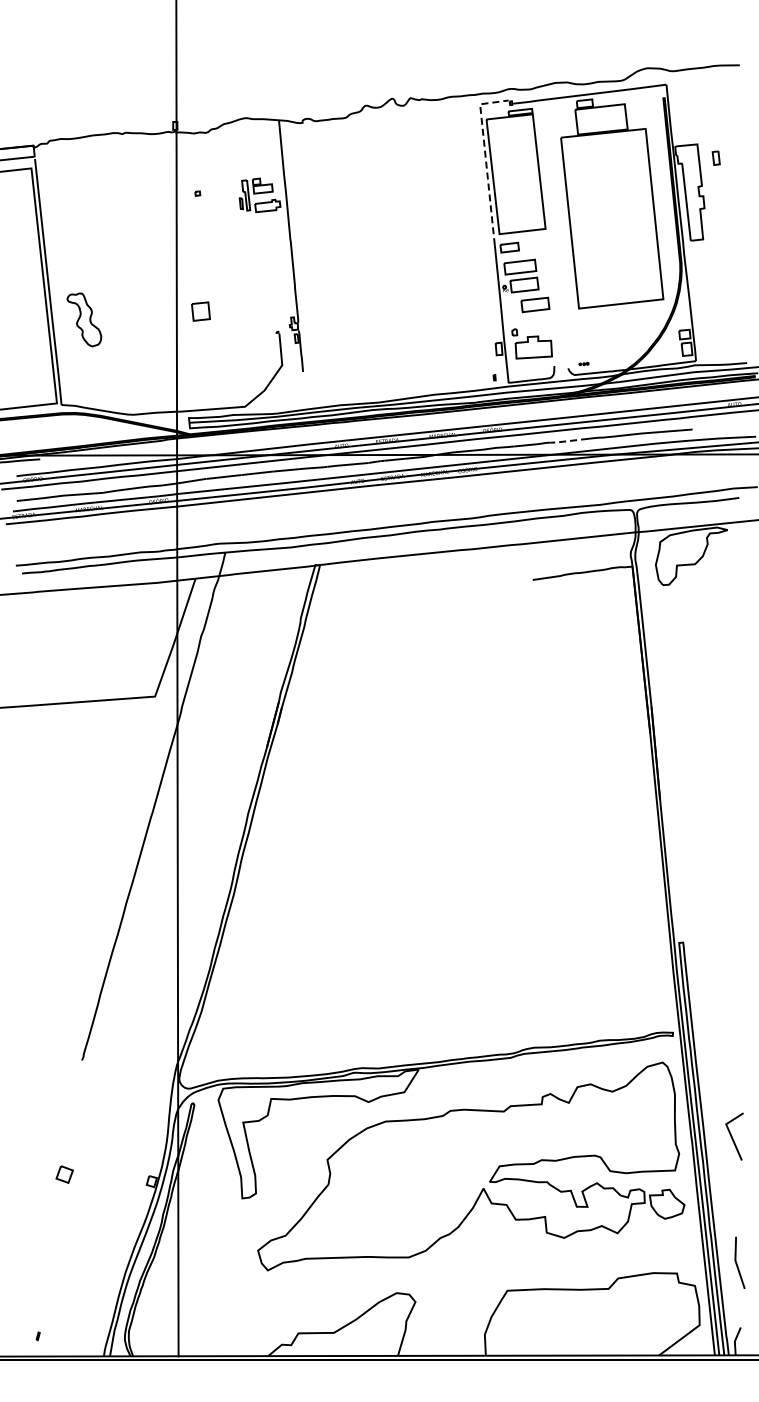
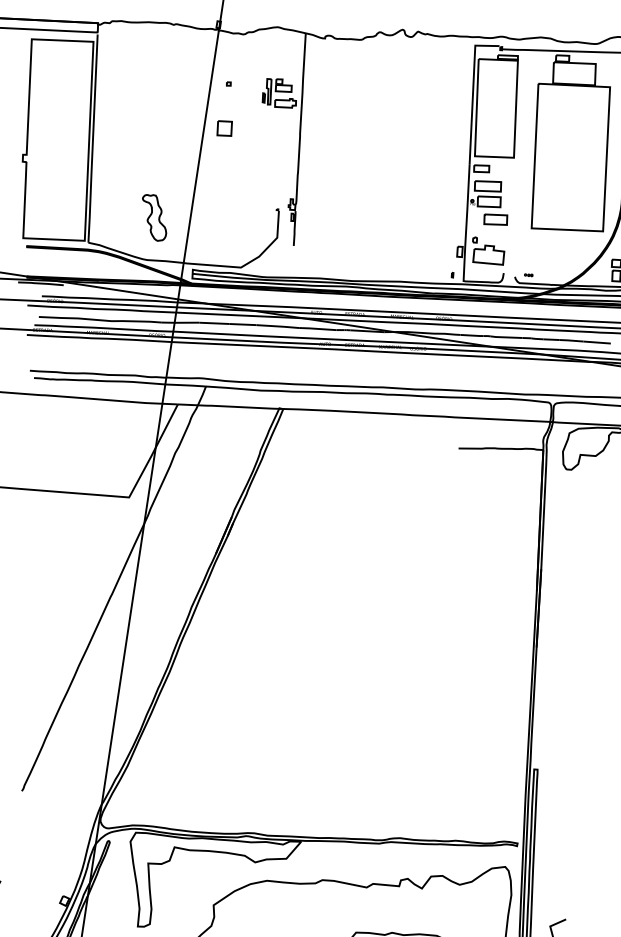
line: (485, 159) -> (472, 92), dashed -> solid
part: (200, 311) -> (224, 128), moved
part: (84, 319) -> (154, 217), moved
line: (568, 441) -> (505, 337), dashed -> solid

